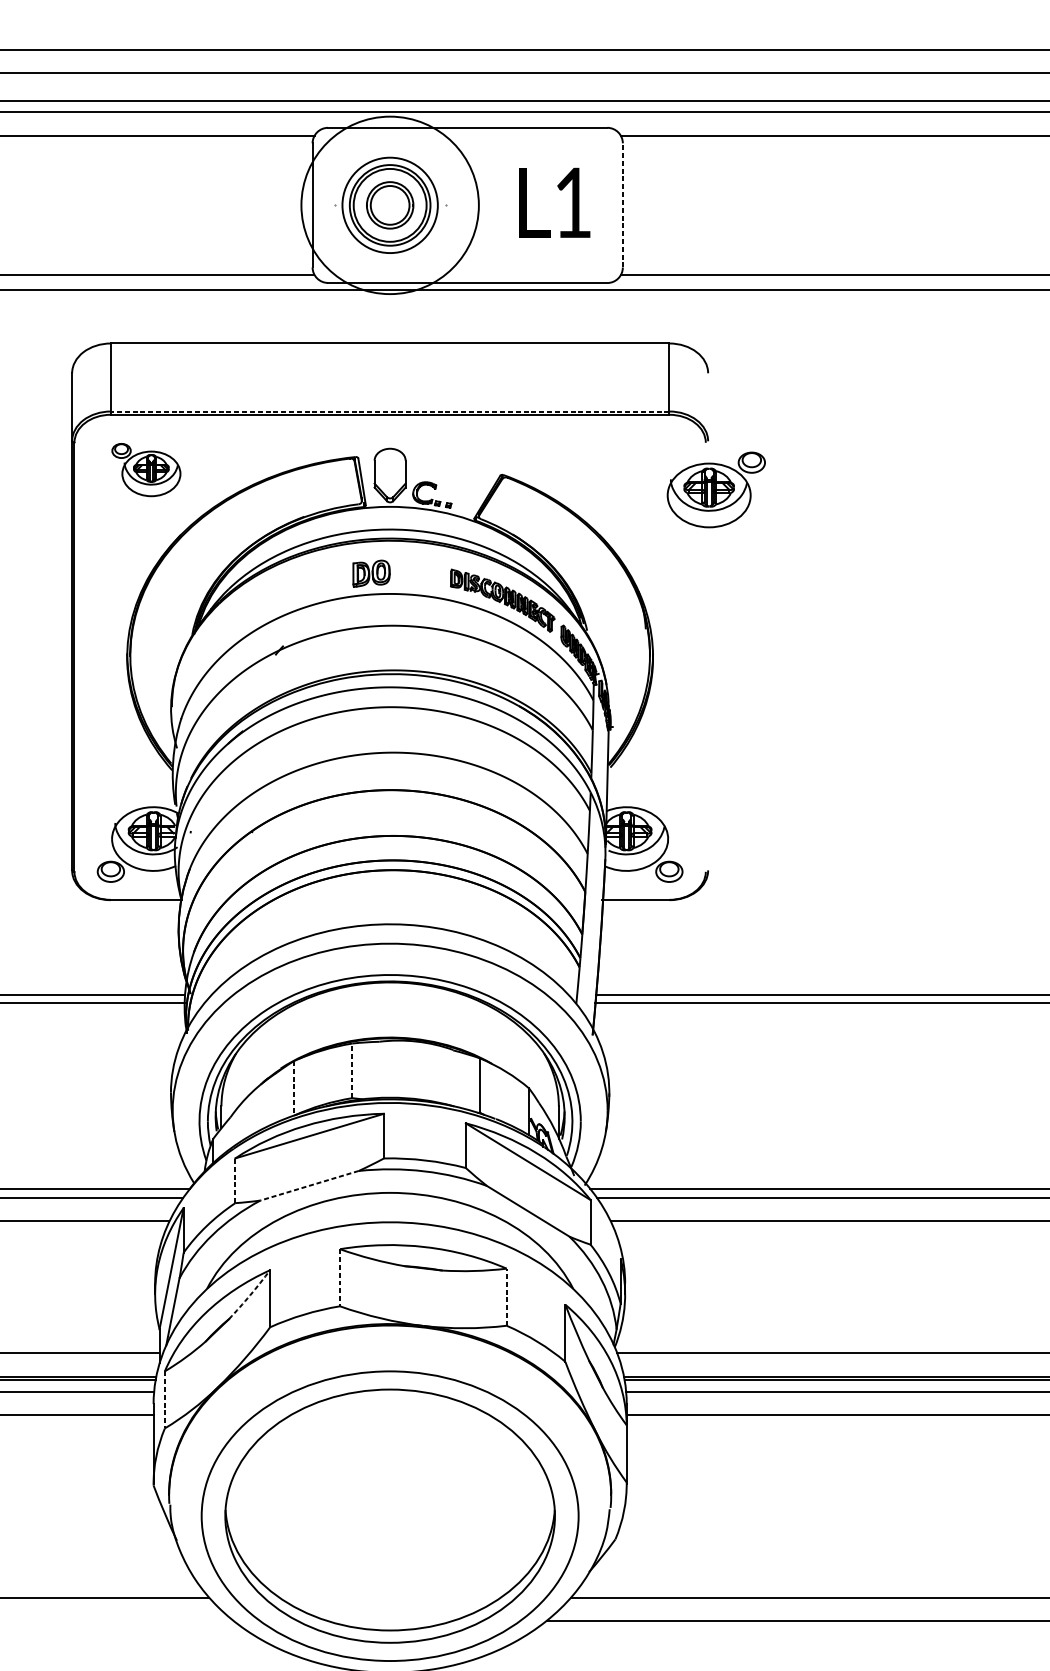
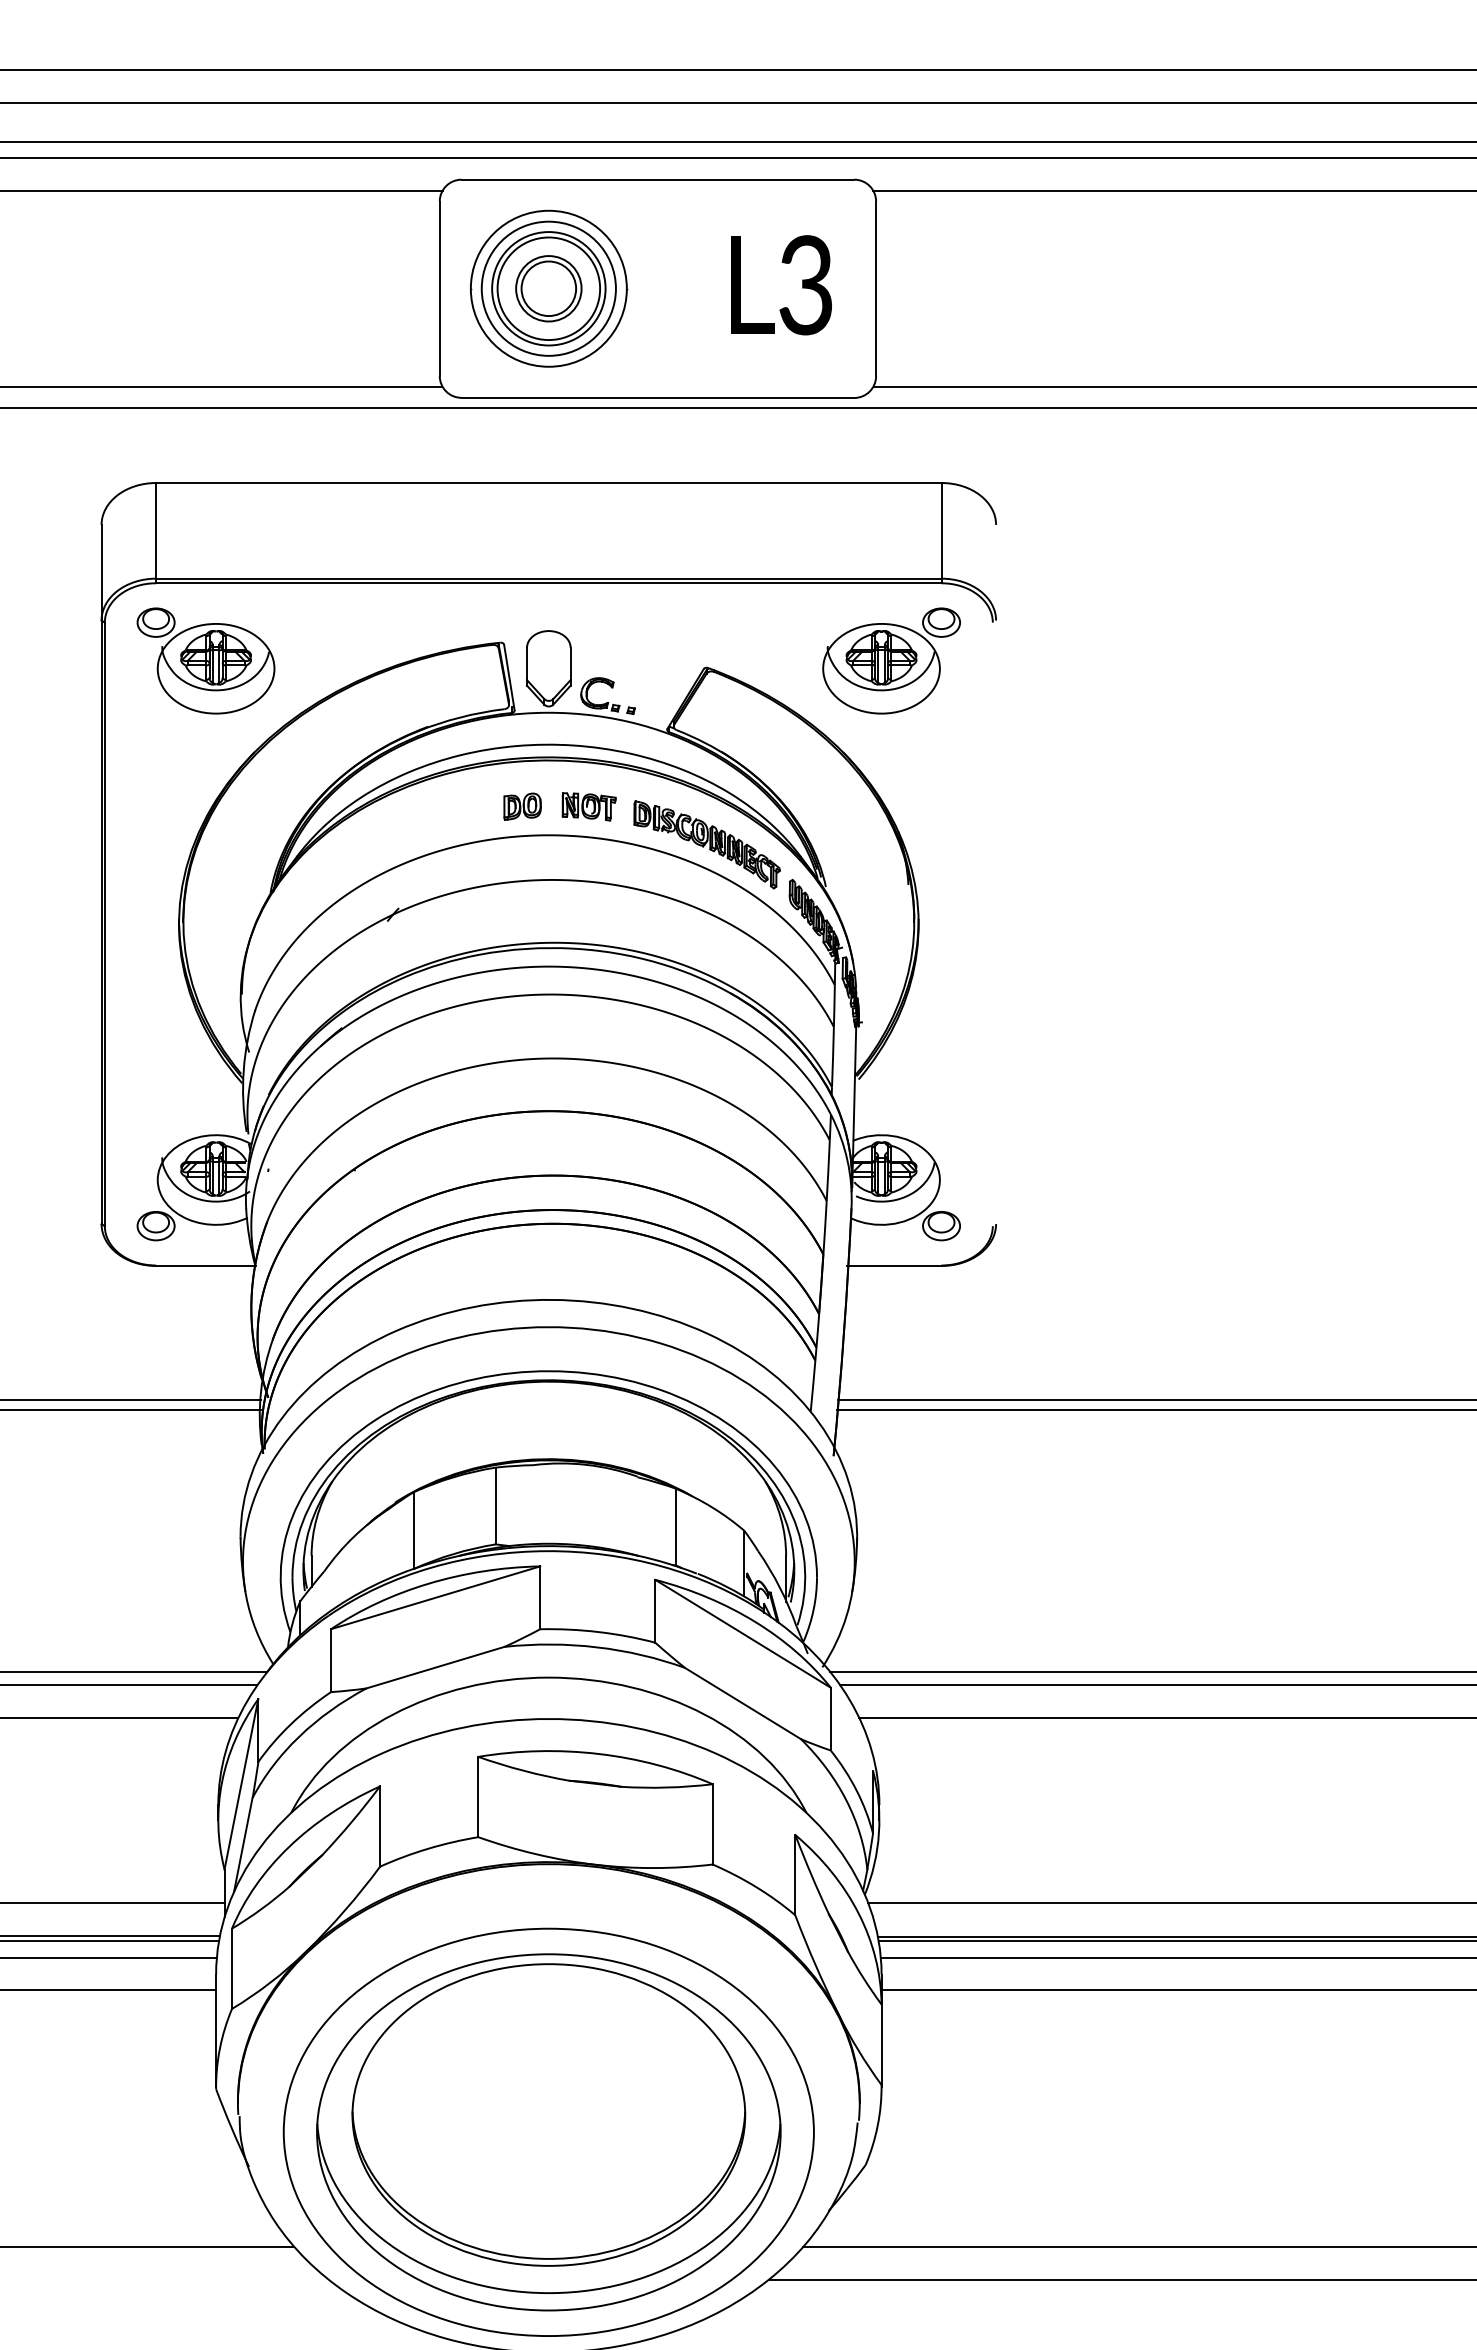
text: (572, 203) -> (805, 285), 1 -> 3
circle: (389, 205) -> (548, 288), size x0.62
line: (623, 205) -> (876, 288), dashed -> solid
line: (389, 411) -> (548, 578), dashed -> solid
part: (146, 469) -> (205, 660), size x1.43
part: (716, 489) -> (891, 660), moved
part: (371, 573) -> (522, 806), size x0.71
part: (418, 573) -> (588, 806), added
line: (352, 1070) -> (495, 1505), dashed -> solid
line: (294, 1088) -> (414, 1530), dashed -> solid
line: (235, 1180) -> (331, 1660), dashed -> solid
line: (309, 1185) -> (435, 1667), dashed -> solid
line: (340, 1278) -> (478, 1797), dashed -> solid
arc: (250, 1295) -> (352, 1821), dashed -> solid
line: (506, 1296) -> (712, 1823), dashed -> solid
line: (165, 1400) -> (232, 1969), dashed -> solid
part: (389, 1503) -> (548, 2114), added

